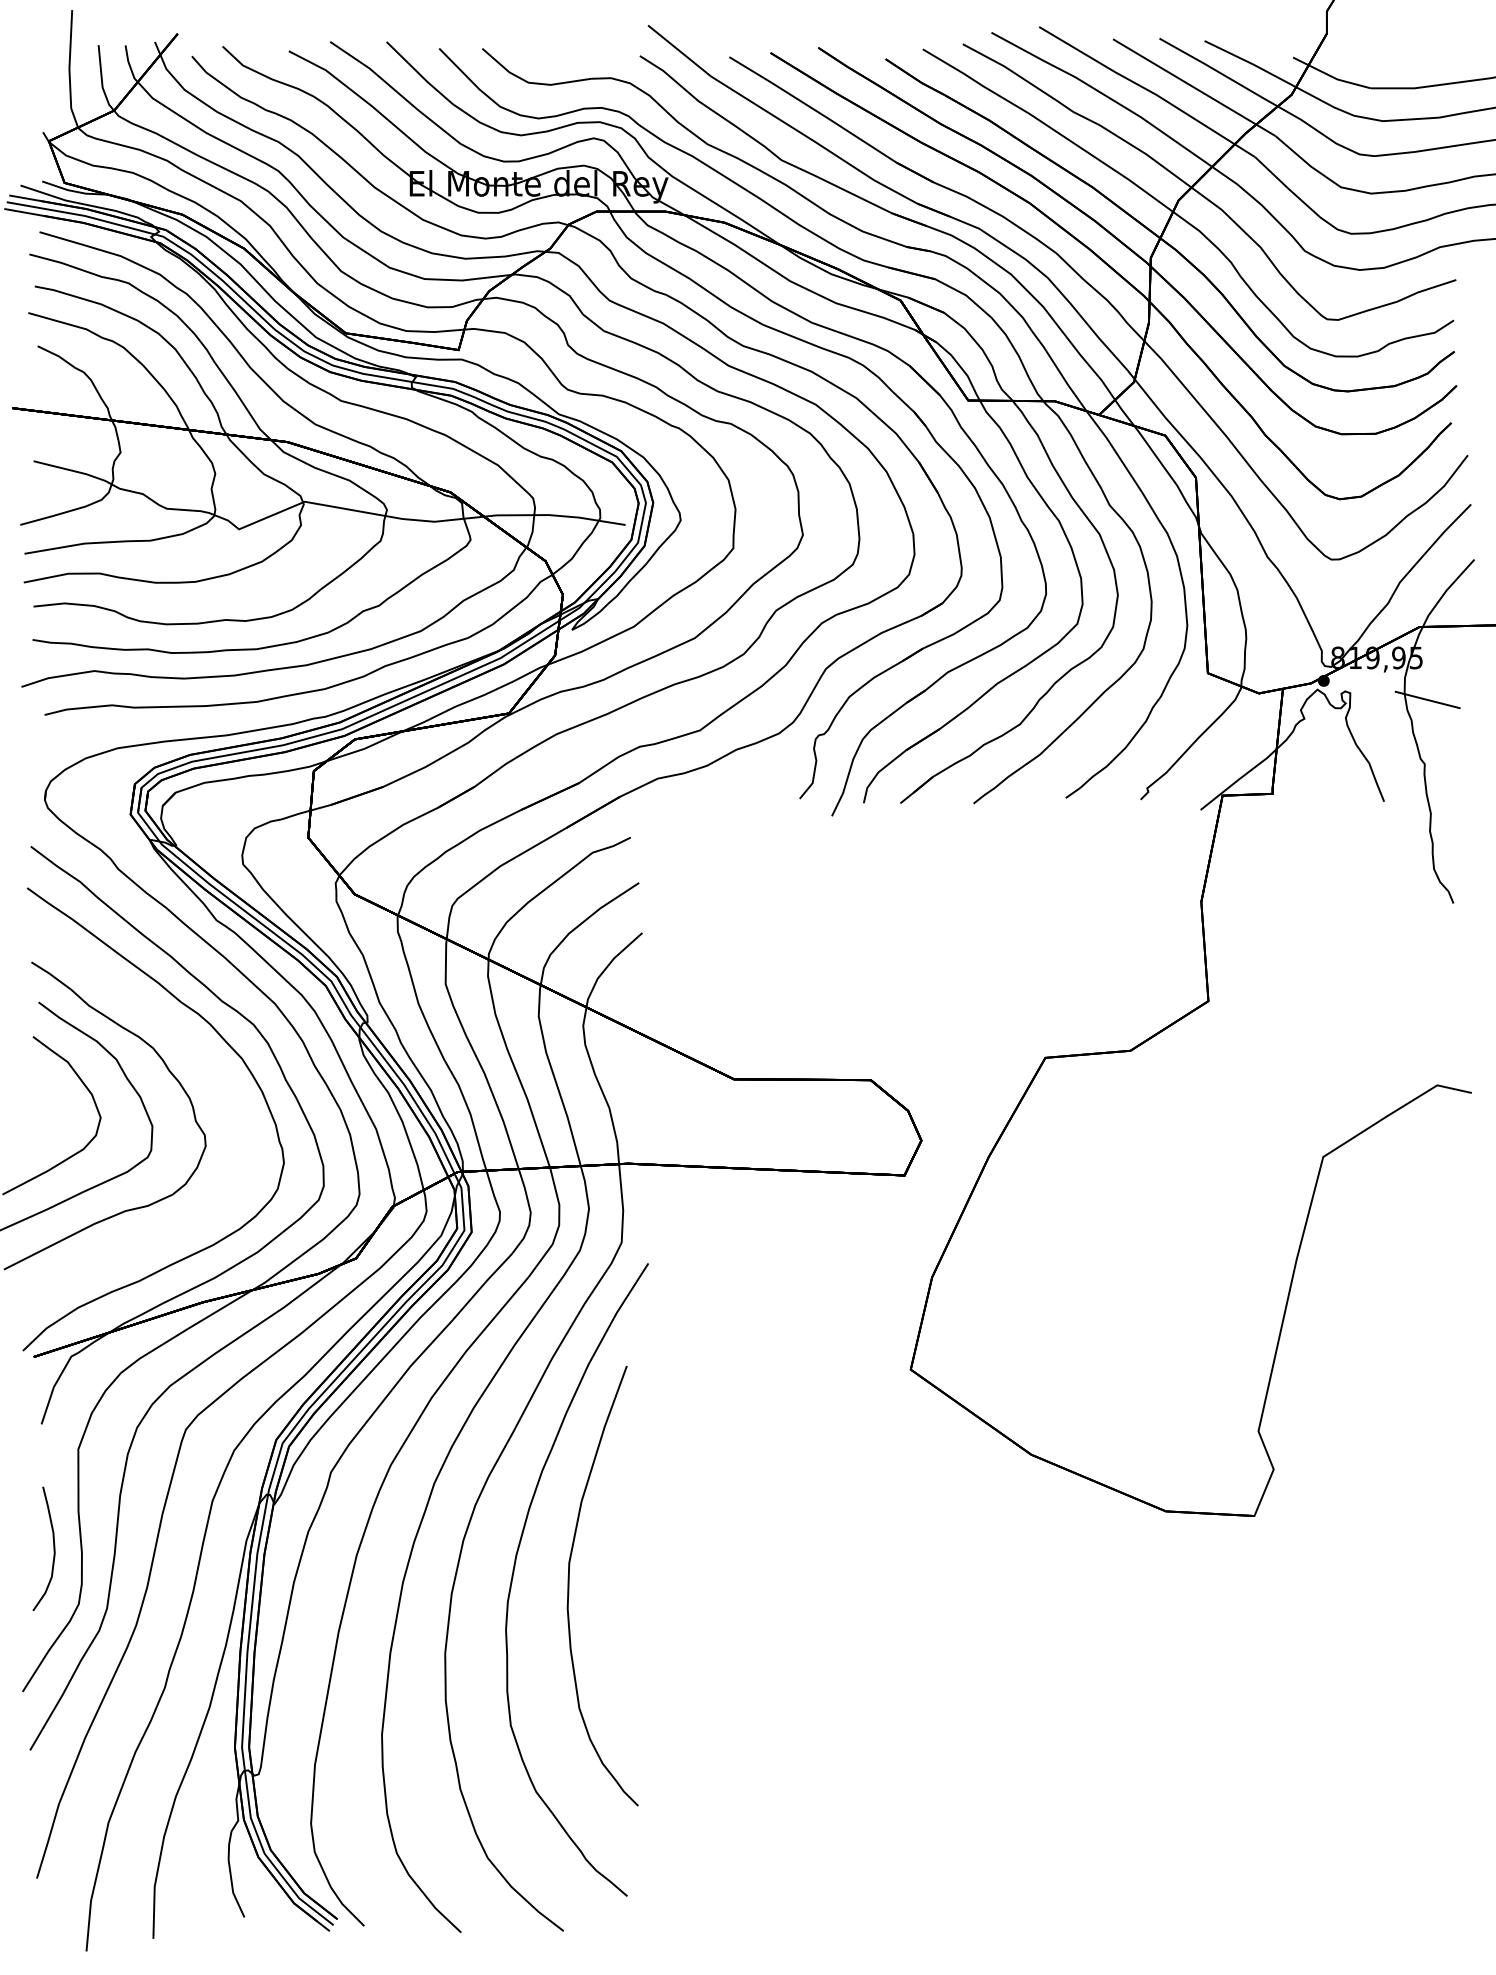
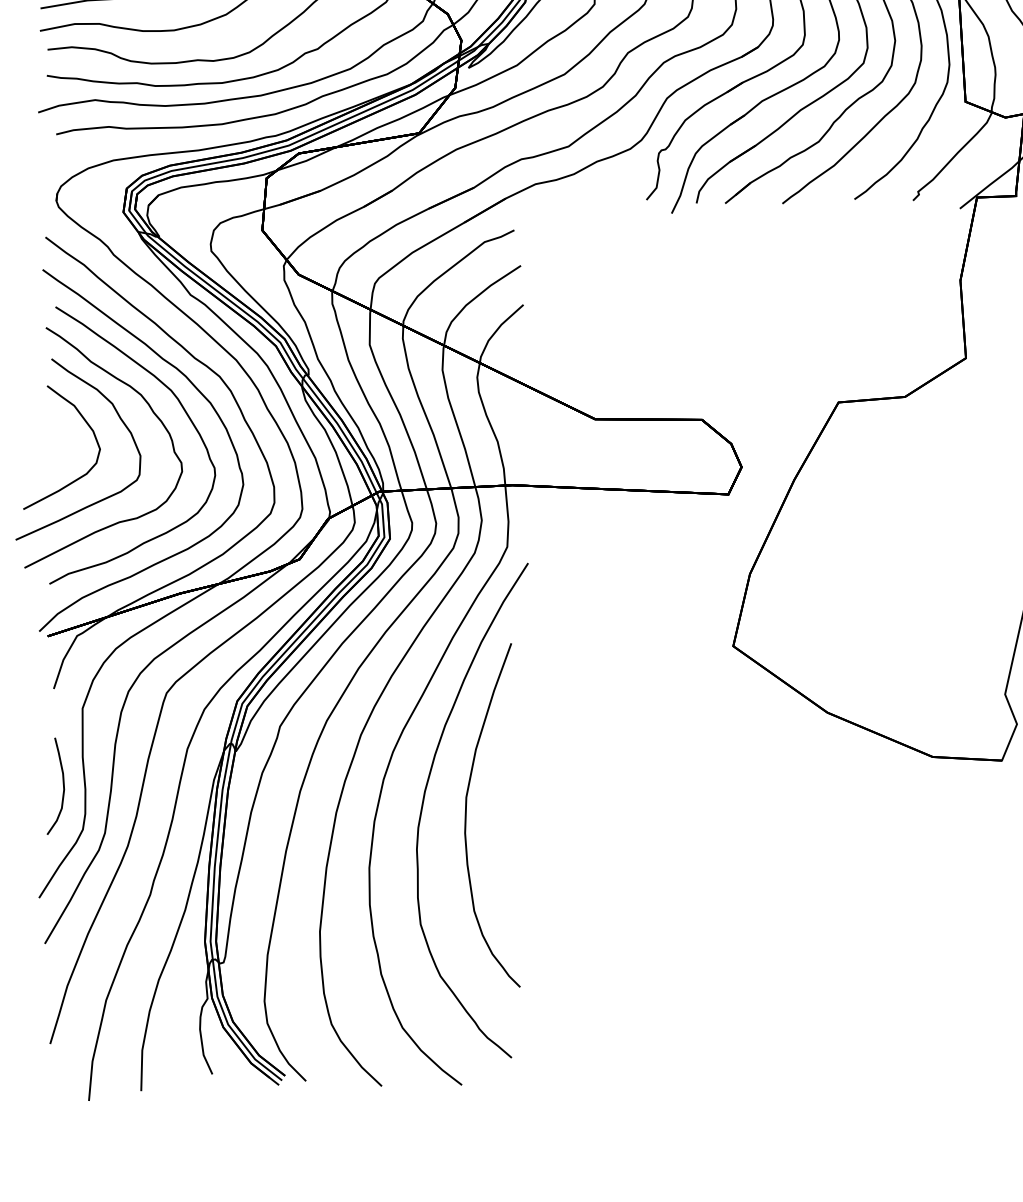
part: (210, 1072) -> (185, 413), added

